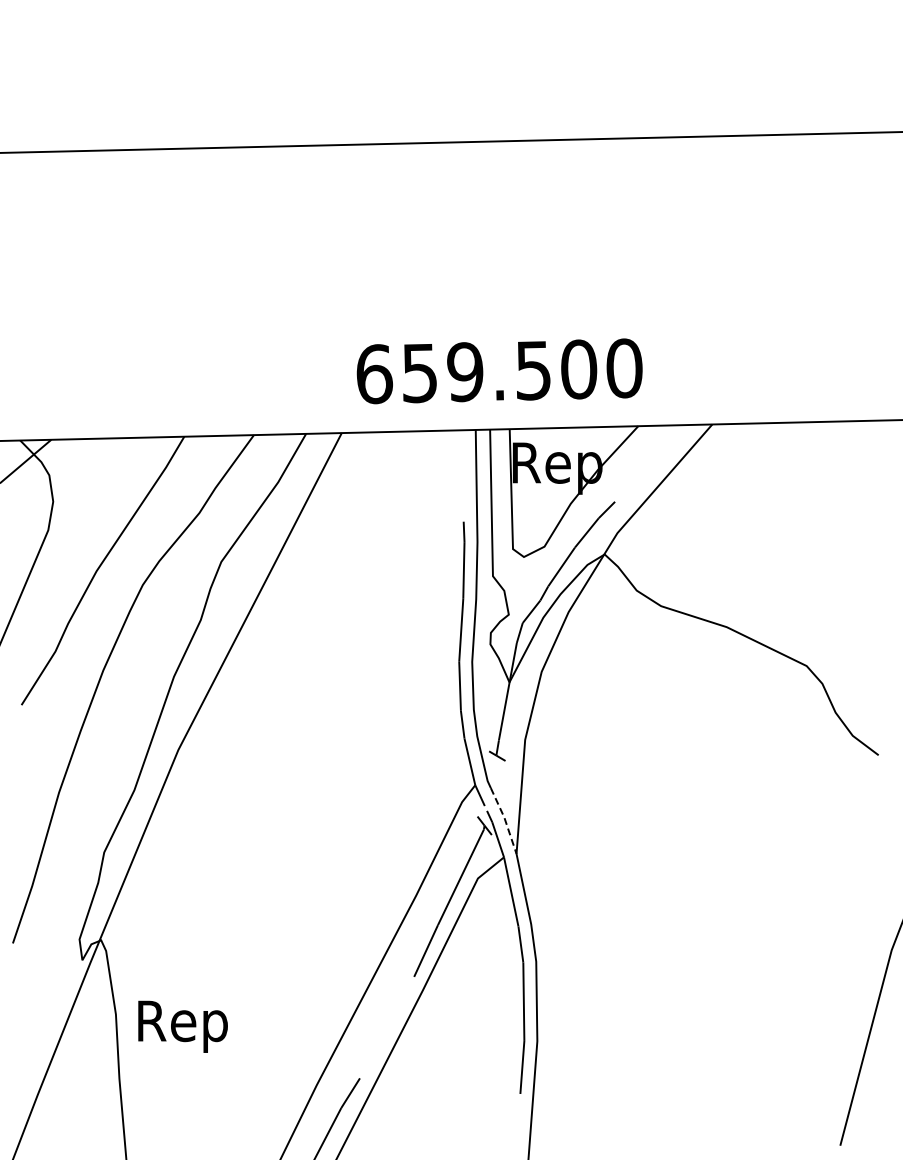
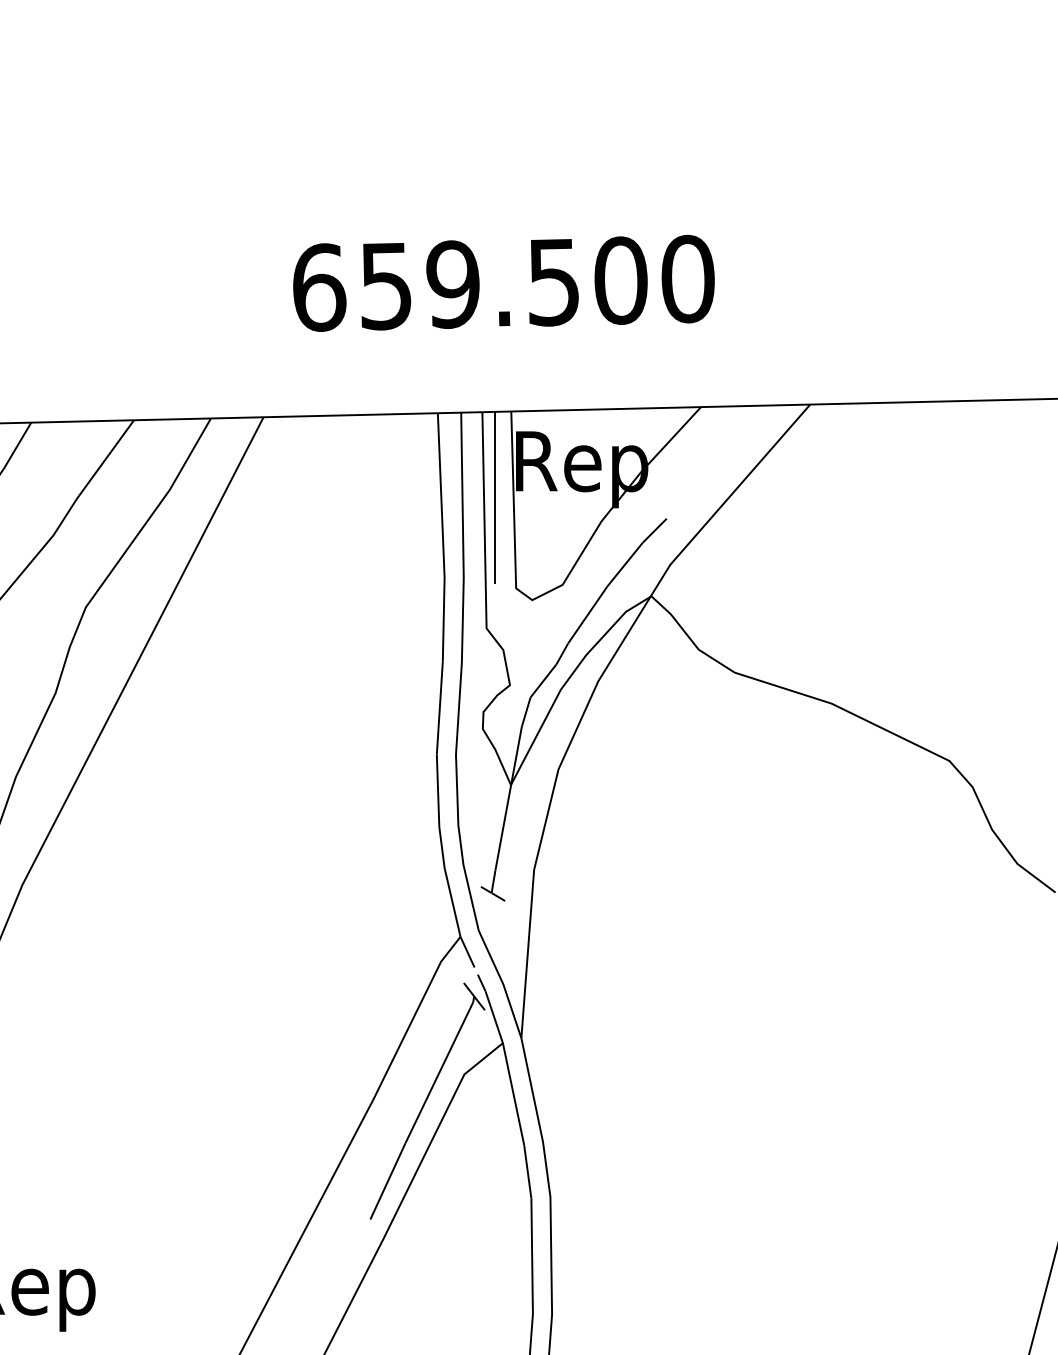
text: (499, 371) -> (503, 283), moved
line: (461, 475) -> (440, 479), added
line: (498, 487) -> (494, 497), added
line: (505, 820) -> (505, 988), dashed -> solid

